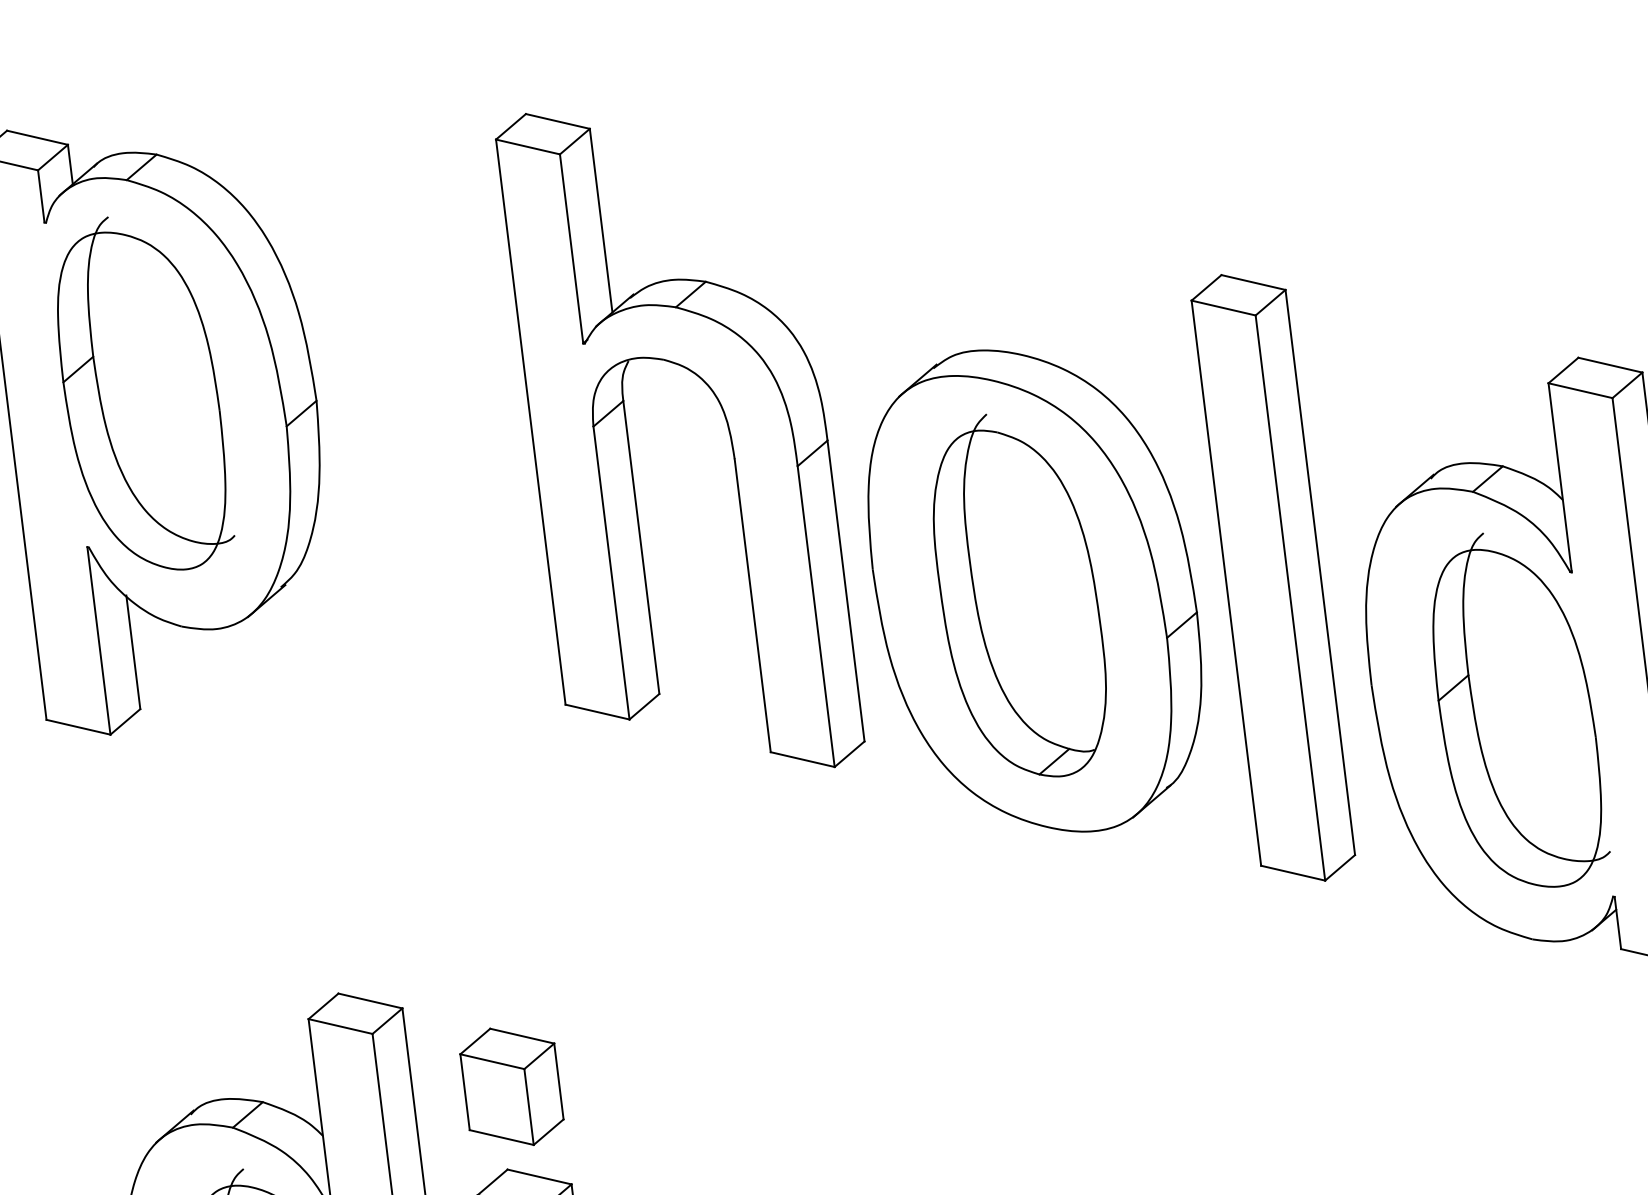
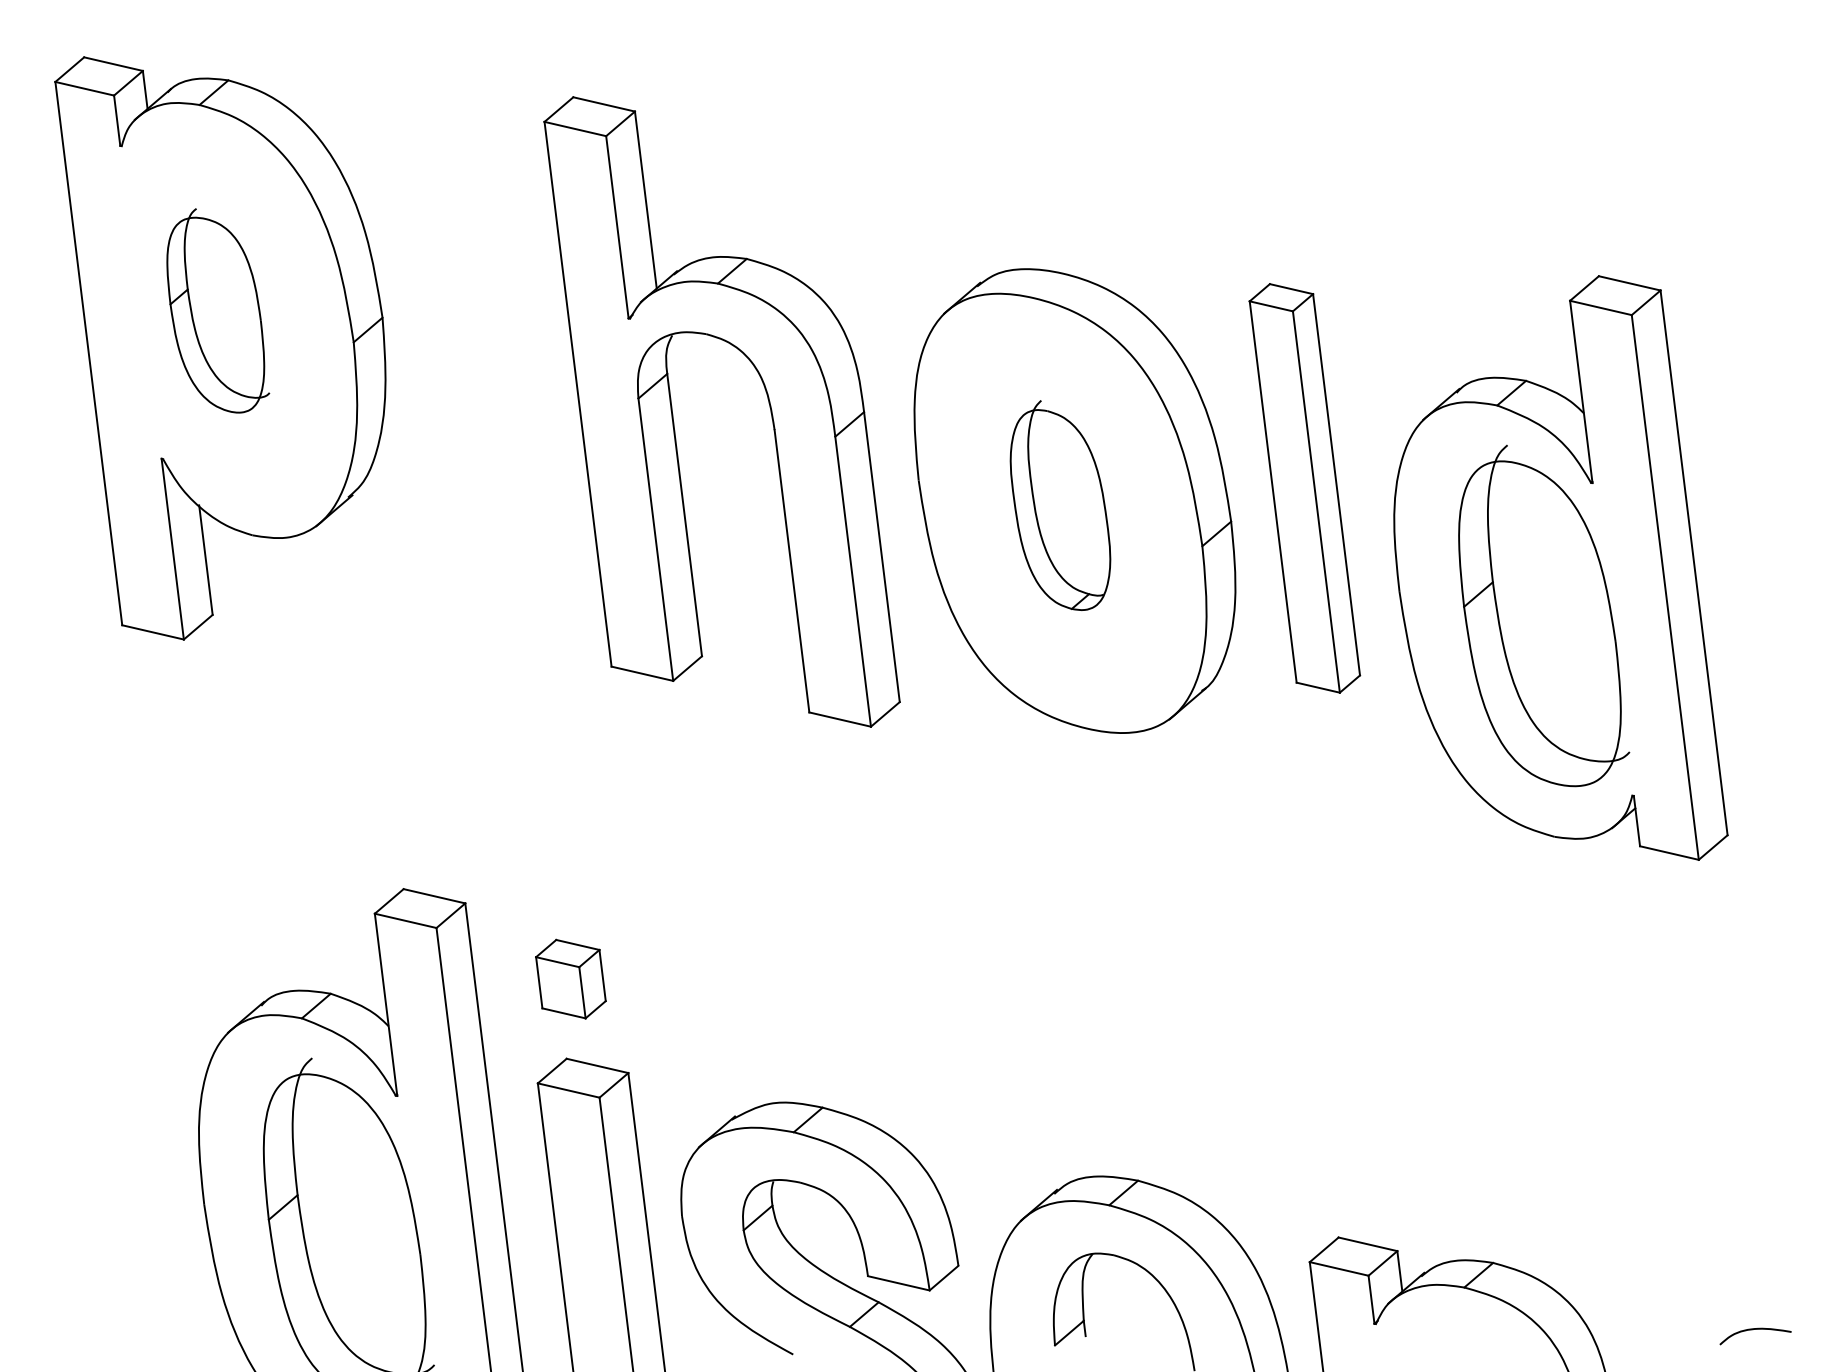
part: (146, 393) -> (218, 310), size x0.6
part: (727, 427) -> (767, 399), moved
part: (1273, 577) -> (1304, 488), size x0.7
part: (1019, 595) -> (1060, 505), size x0.6
part: (511, 1087) -> (570, 979), size x0.7

